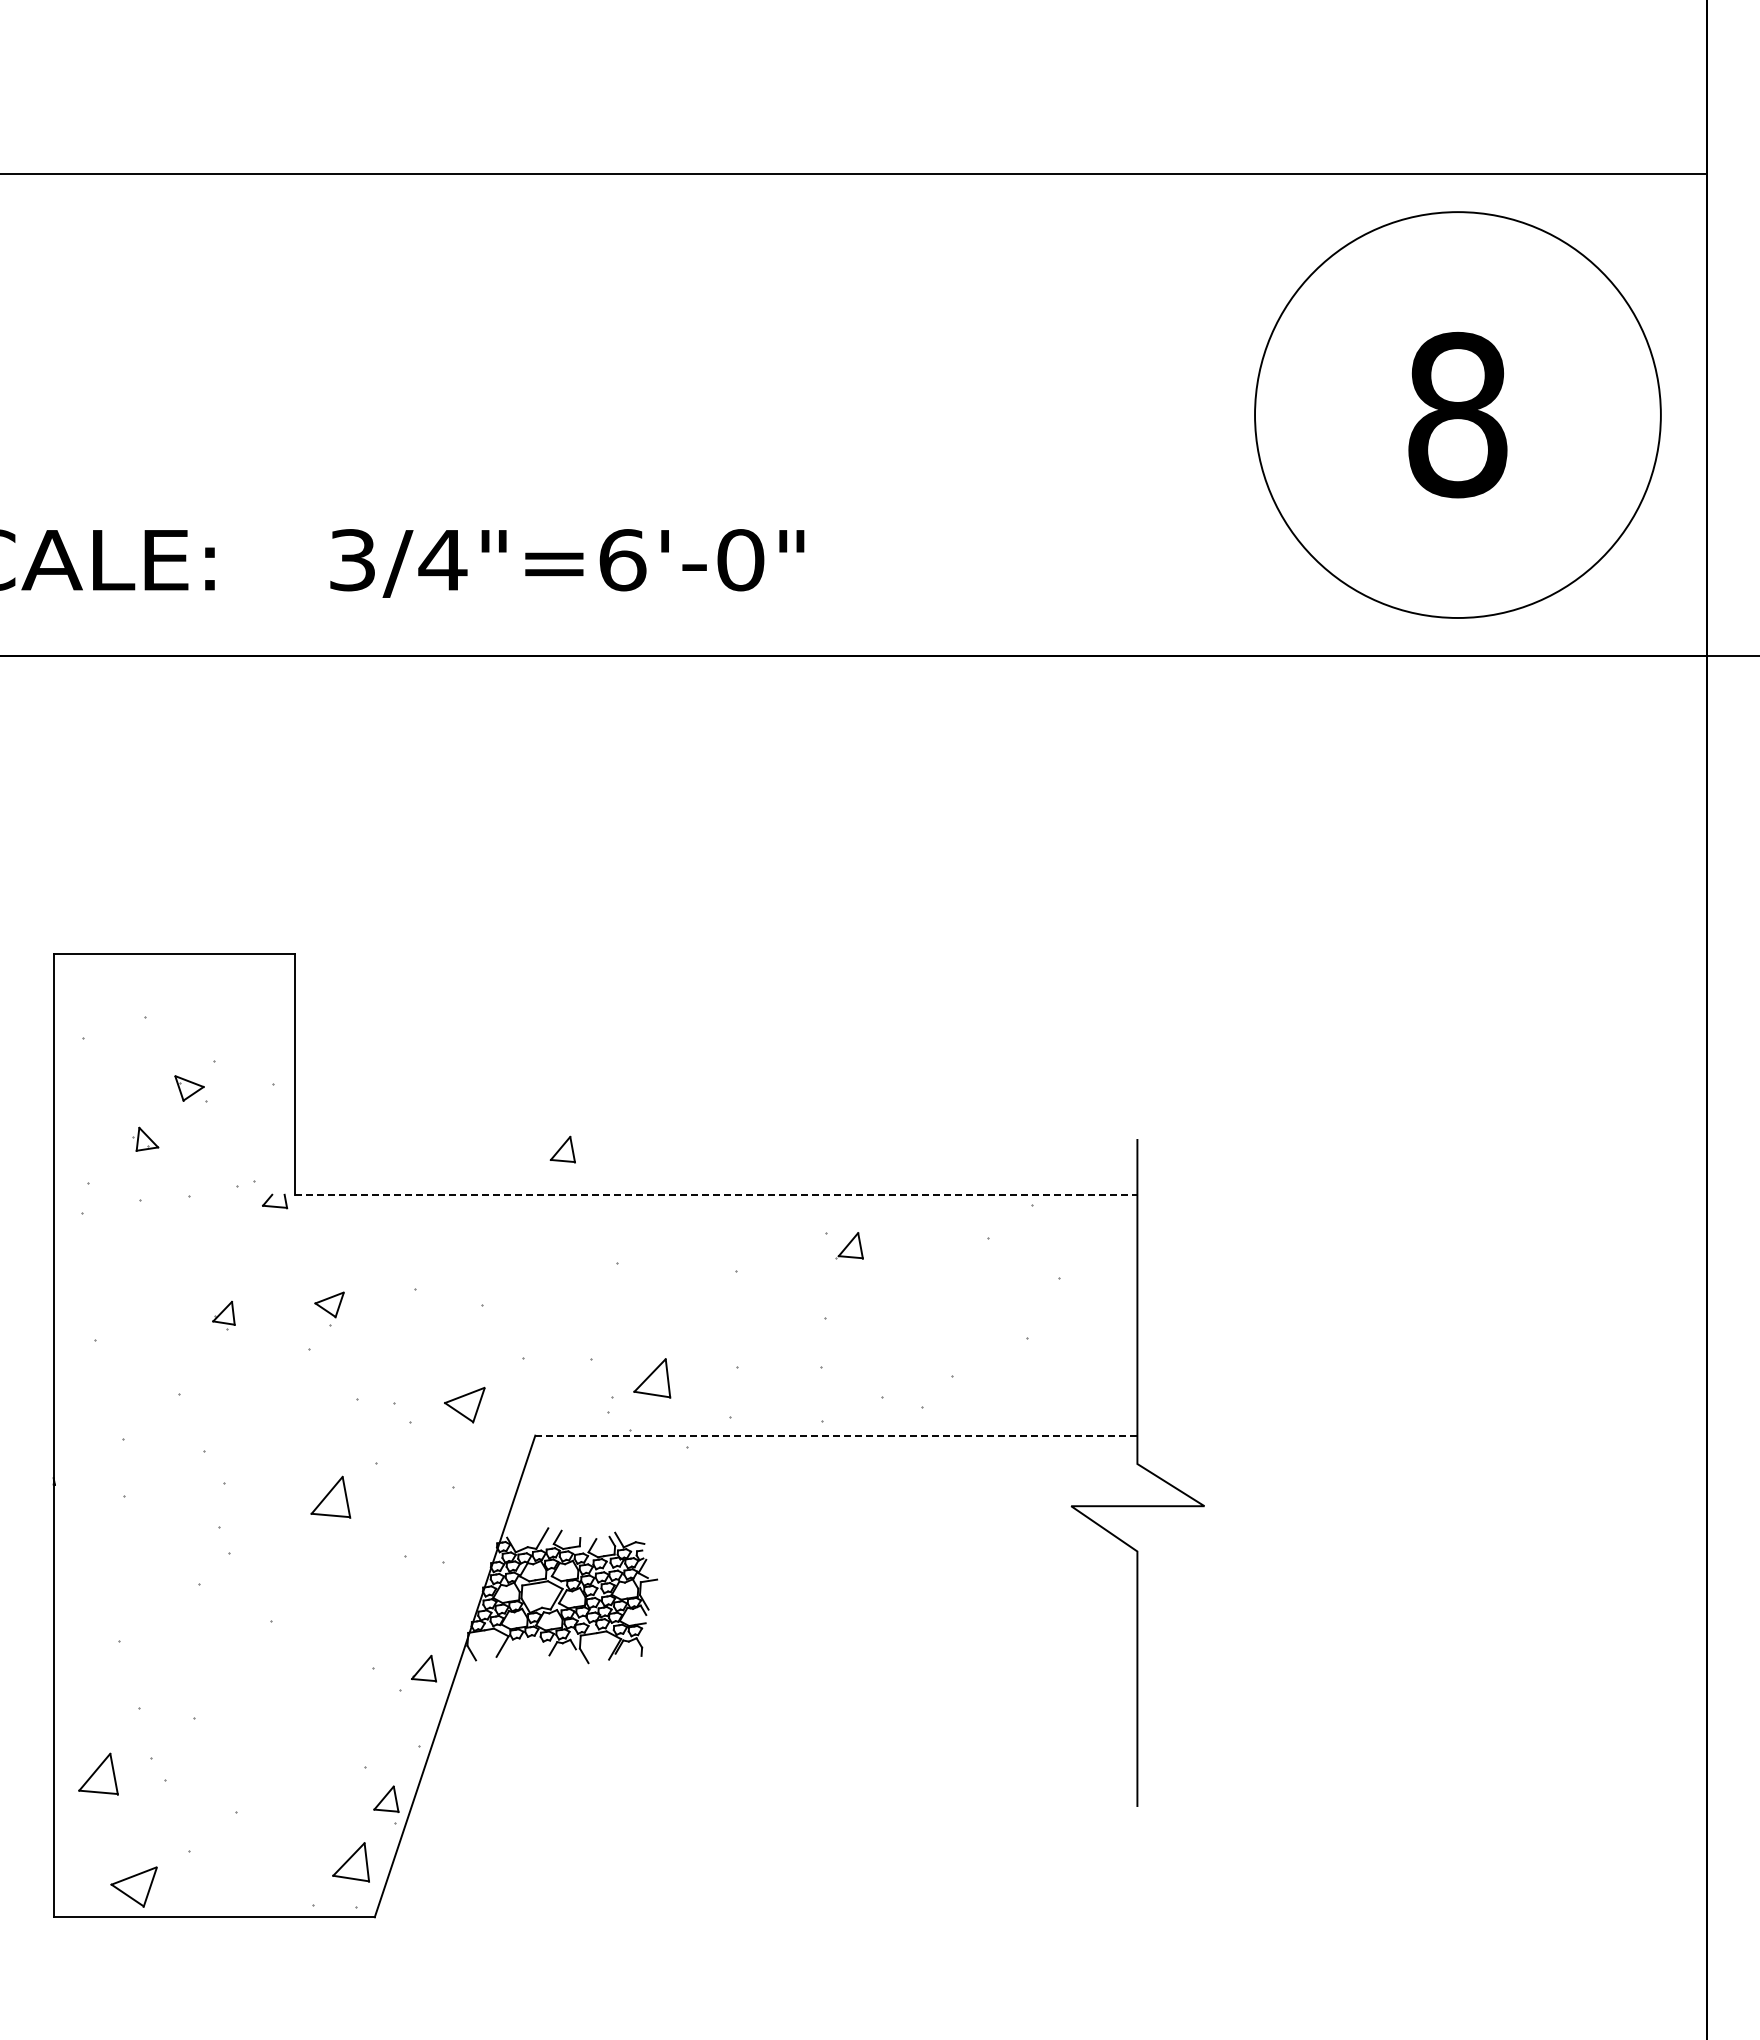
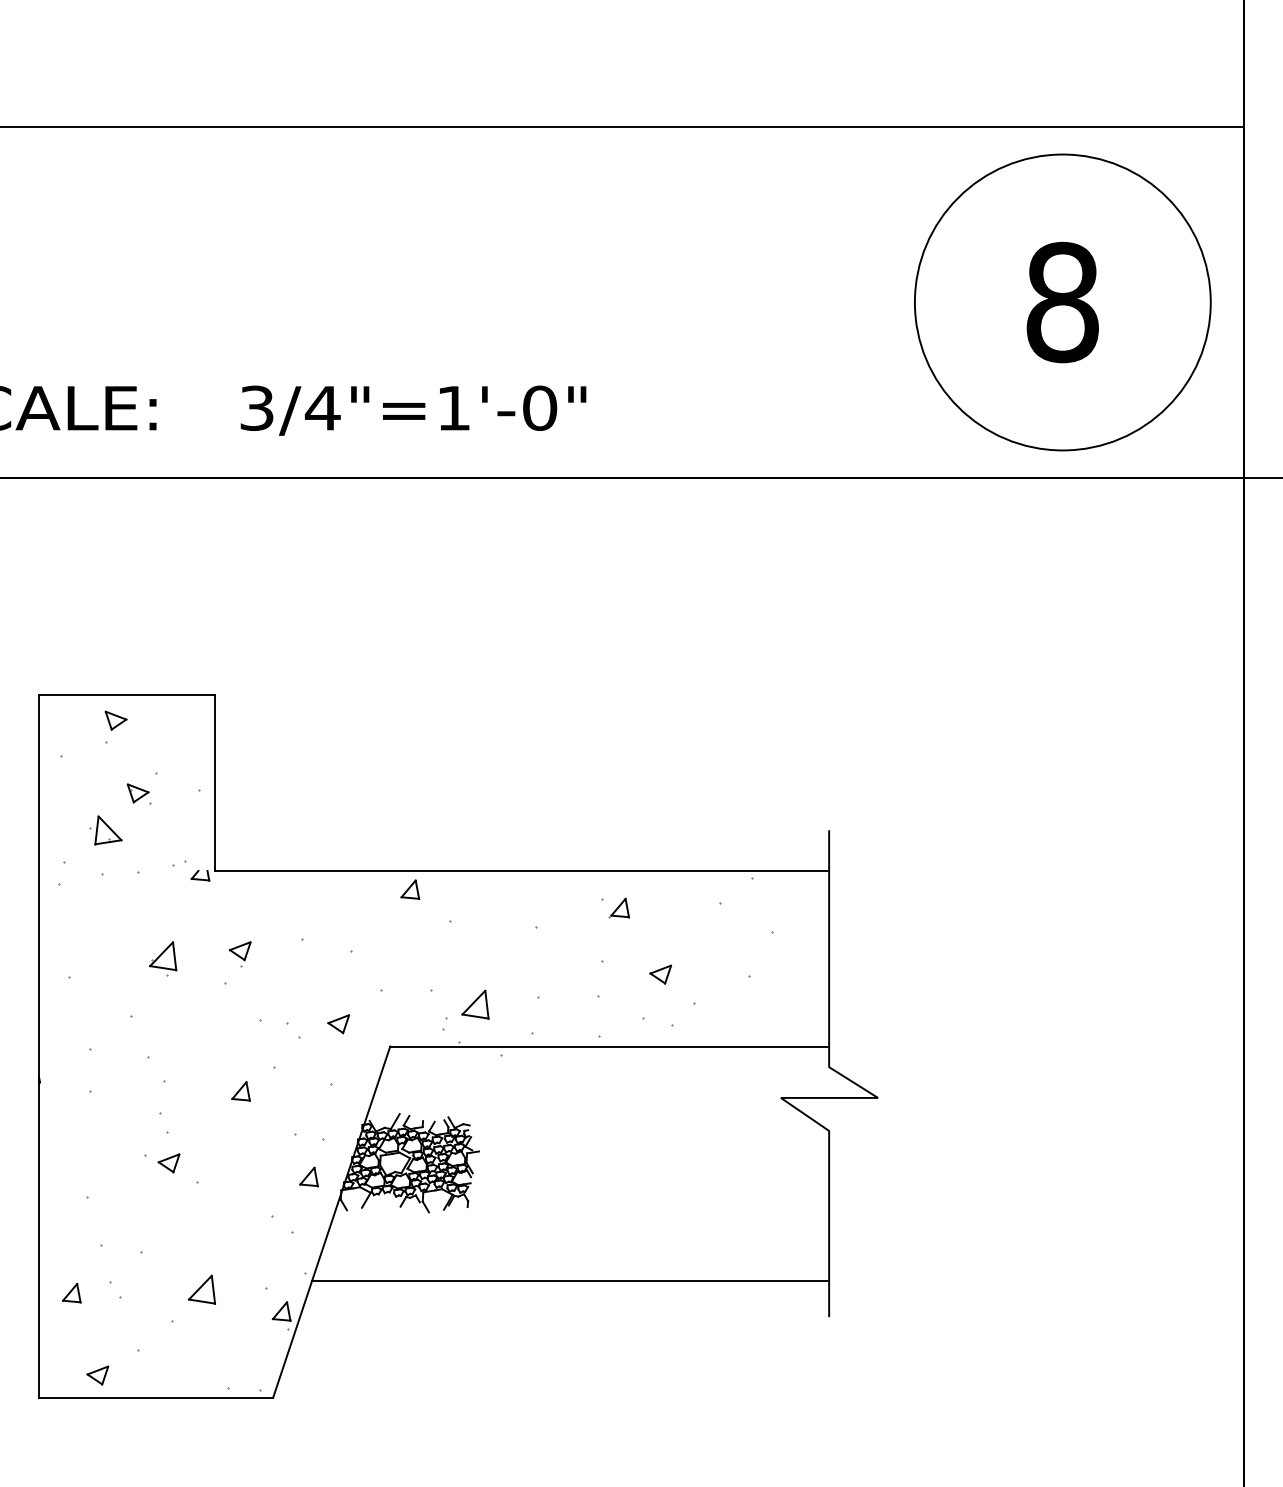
text: (622, 560) -> (453, 408), 3/4"=6'-0" -> 3/4"=1'-0"
part: (159, 988) -> (116, 720), added
part: (145, 1139) -> (106, 830), size x1.67
part: (562, 1149) -> (410, 889), moved
line: (716, 1194) -> (522, 870), dashed -> solid
part: (223, 1315) -> (162, 958), size x1.67
part: (906, 1336) -> (660, 974), added
part: (464, 1404) -> (338, 1023), size x0.71
line: (836, 1435) -> (609, 1046), dashed -> solid
part: (330, 1497) -> (240, 1091), size x0.62
part: (231, 1595) -> (168, 1163), added
part: (423, 1668) -> (308, 1176), moved
line: (782, 1756) -> (570, 1280), added
part: (98, 1773) -> (71, 1292), size x0.62
part: (350, 1862) -> (201, 1289), moved
part: (134, 1886) -> (98, 1375), size x0.62

